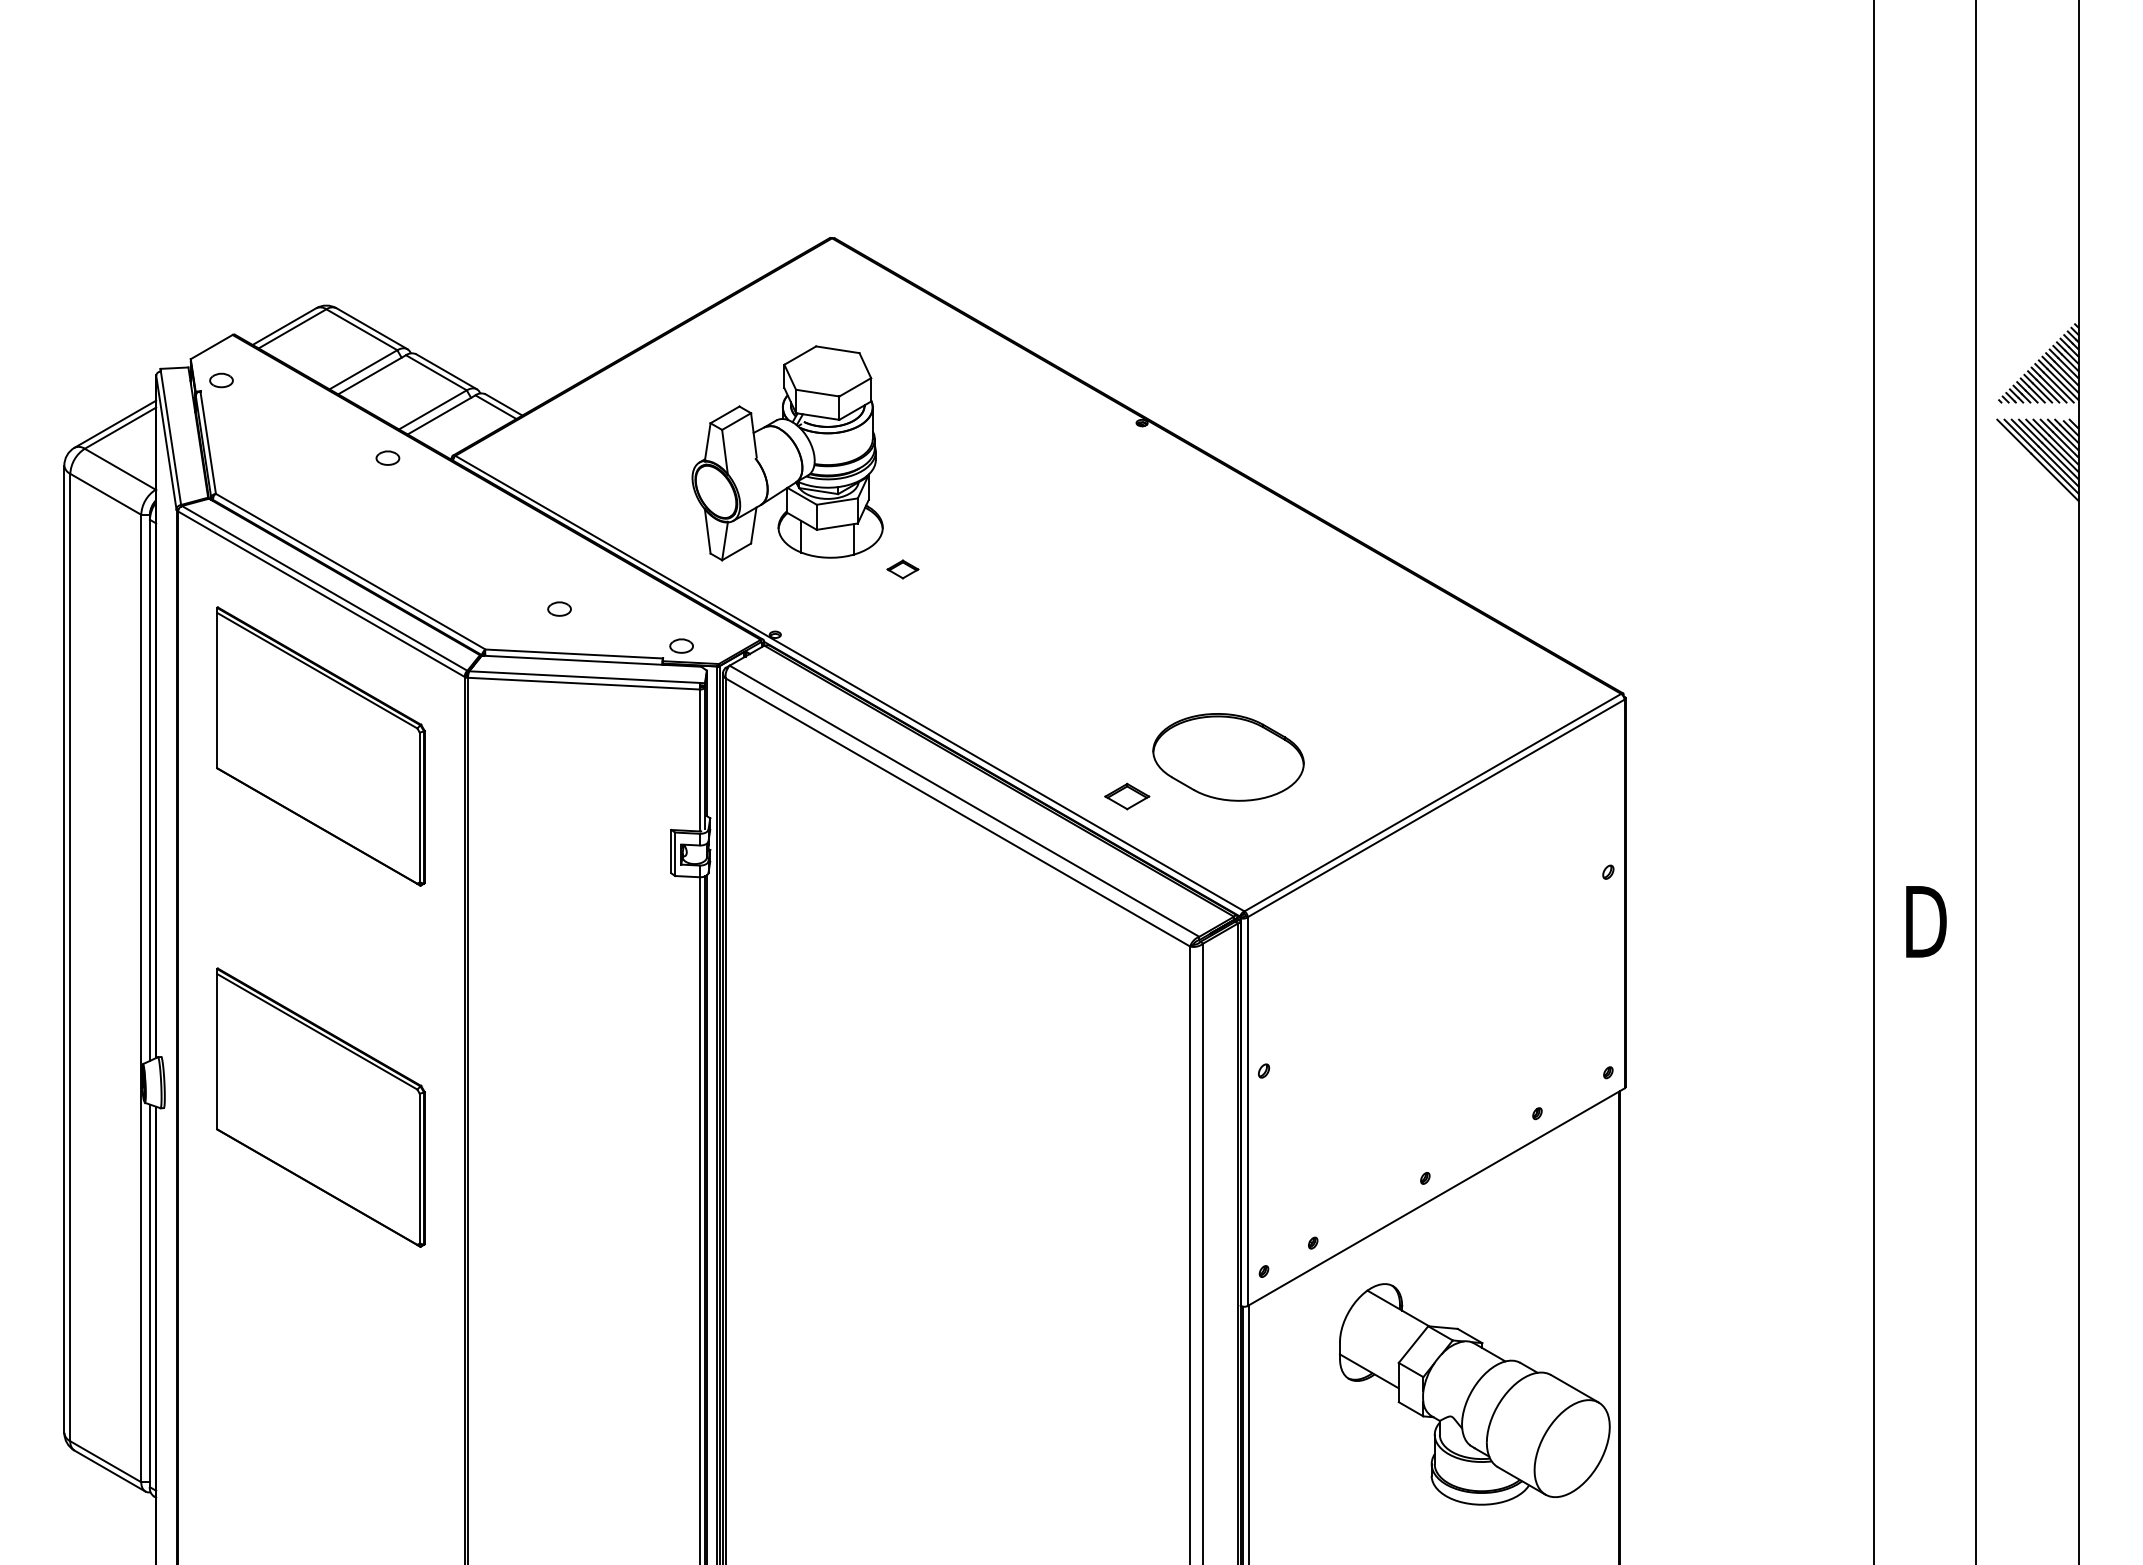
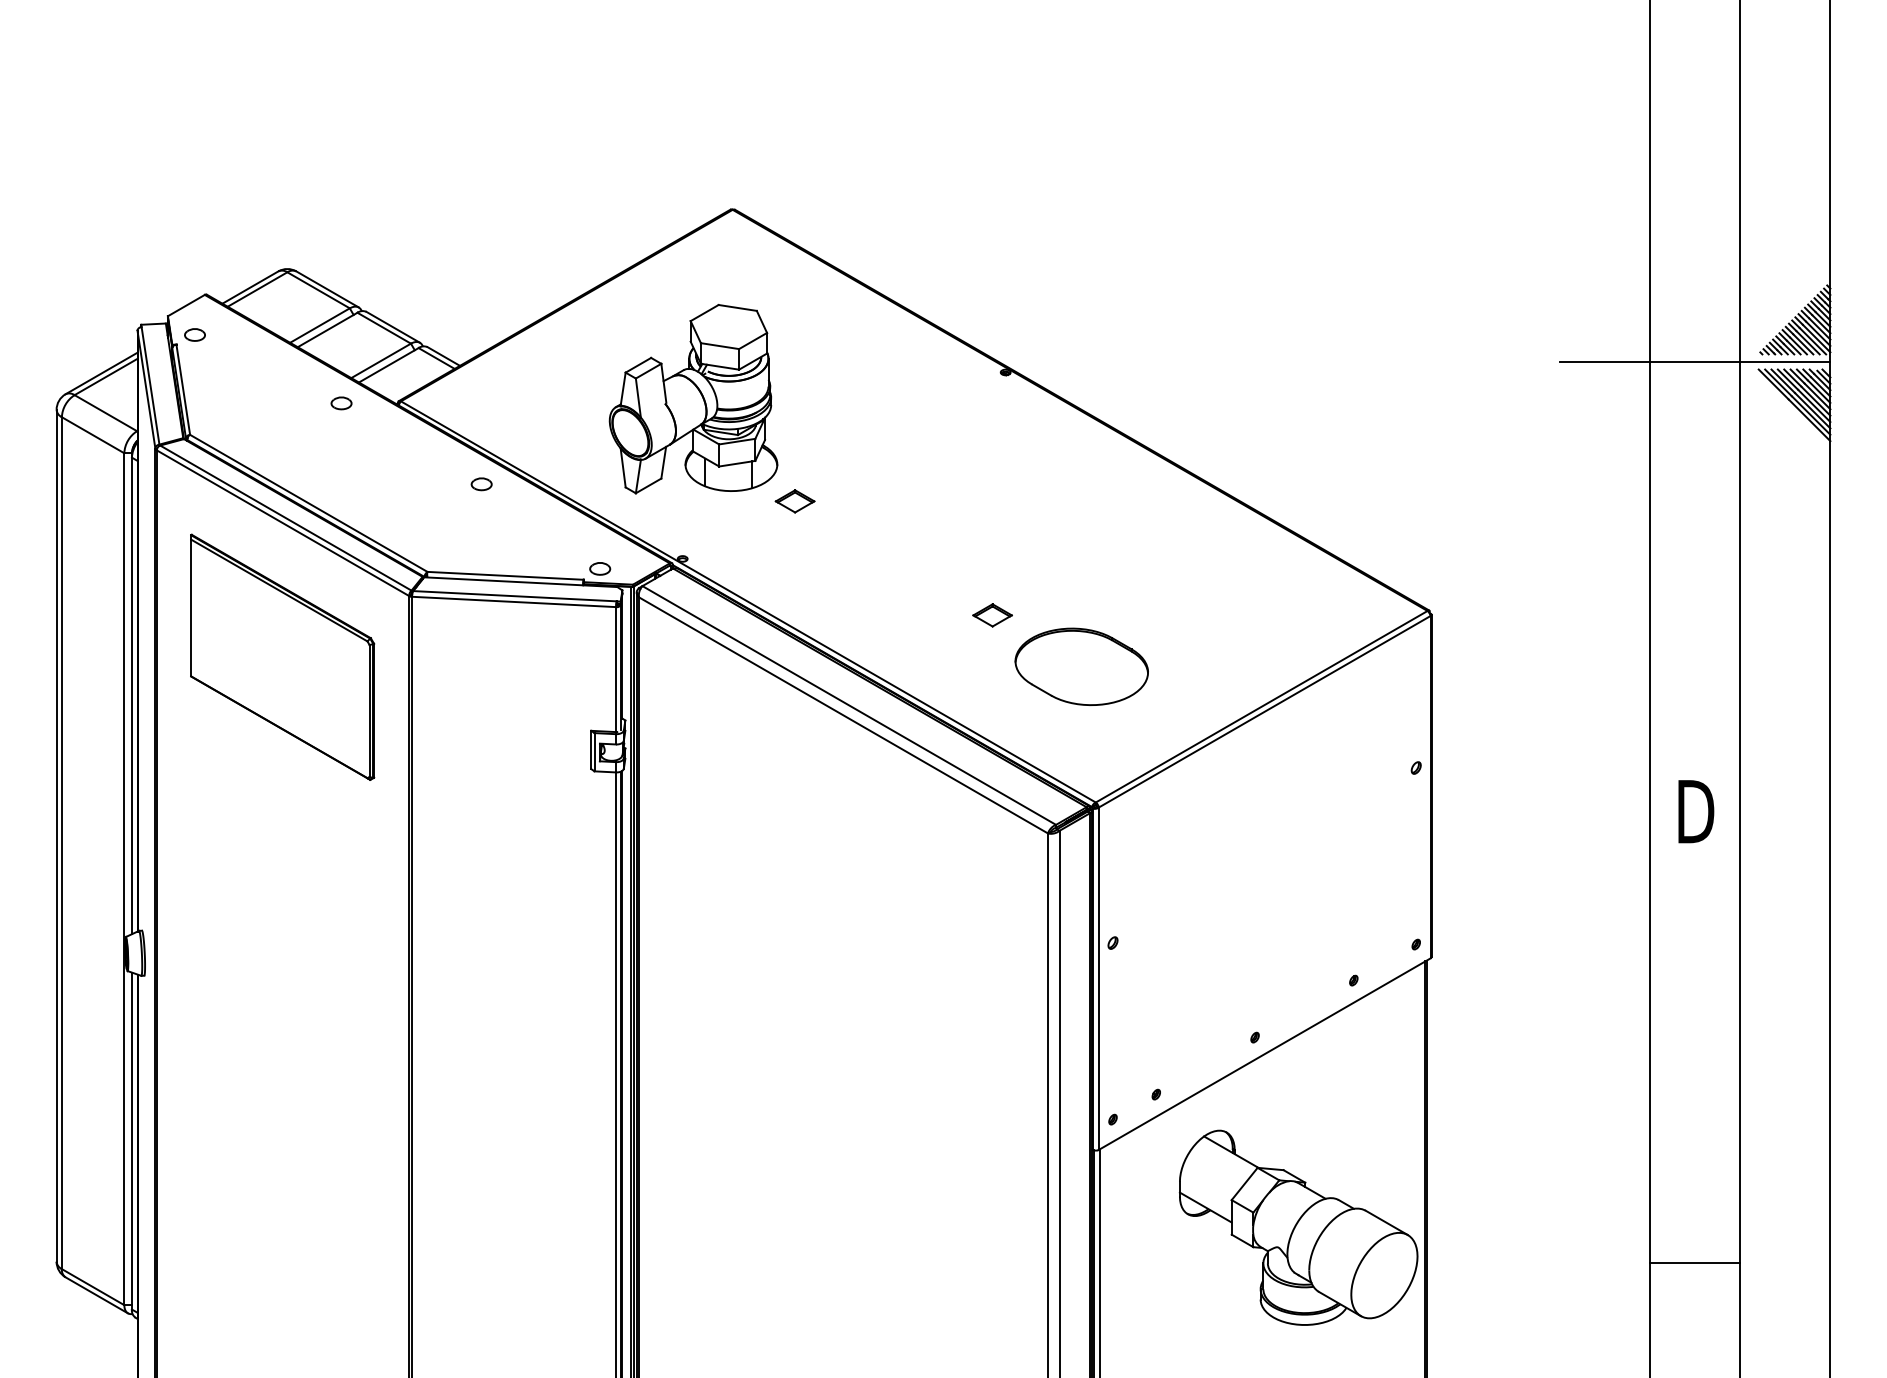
line: (1925, 410) -> (1695, 361), added
part: (902, 569) -> (794, 501), size x1.43
part: (559, 609) -> (481, 484), moved
part: (1127, 796) -> (992, 615), moved
part: (320, 1106) -> (282, 974), removed
line: (1925, 1433) -> (1695, 1262), added

